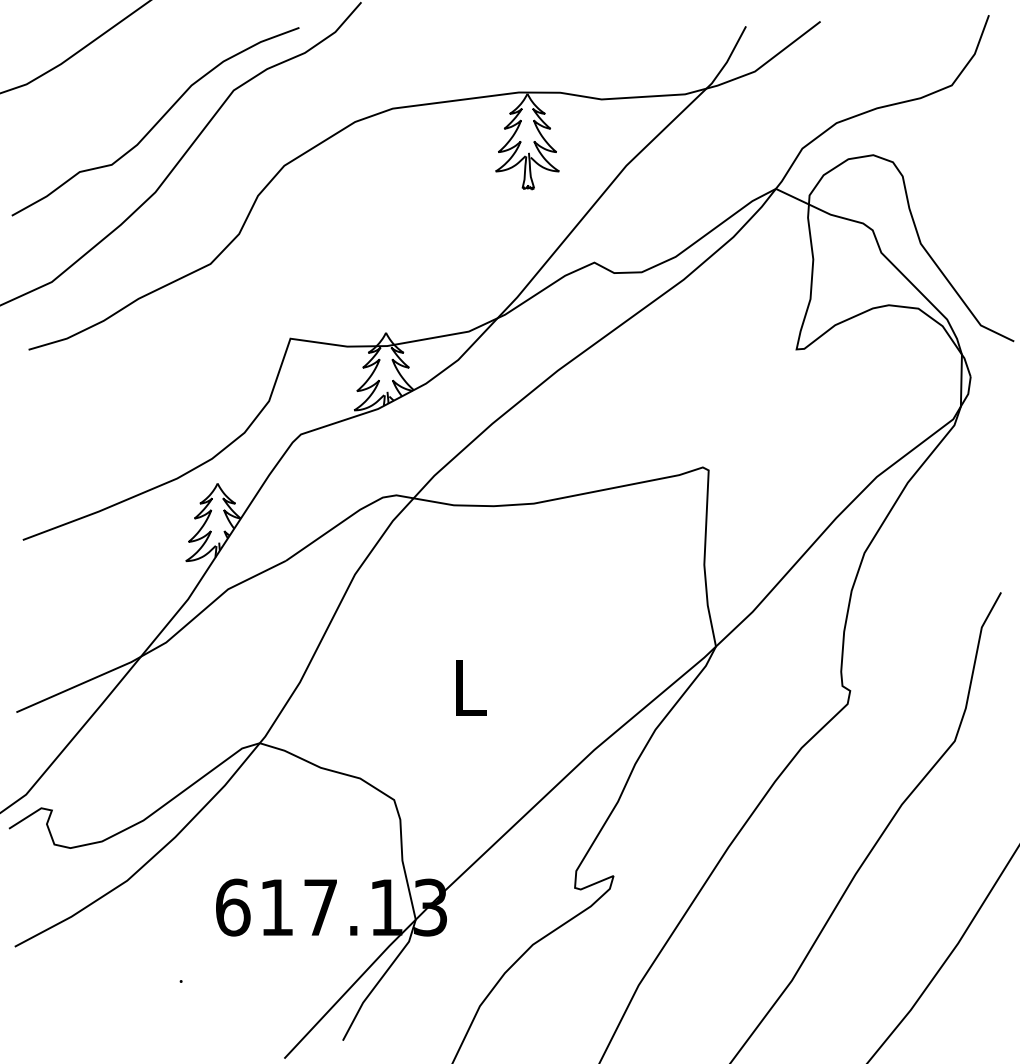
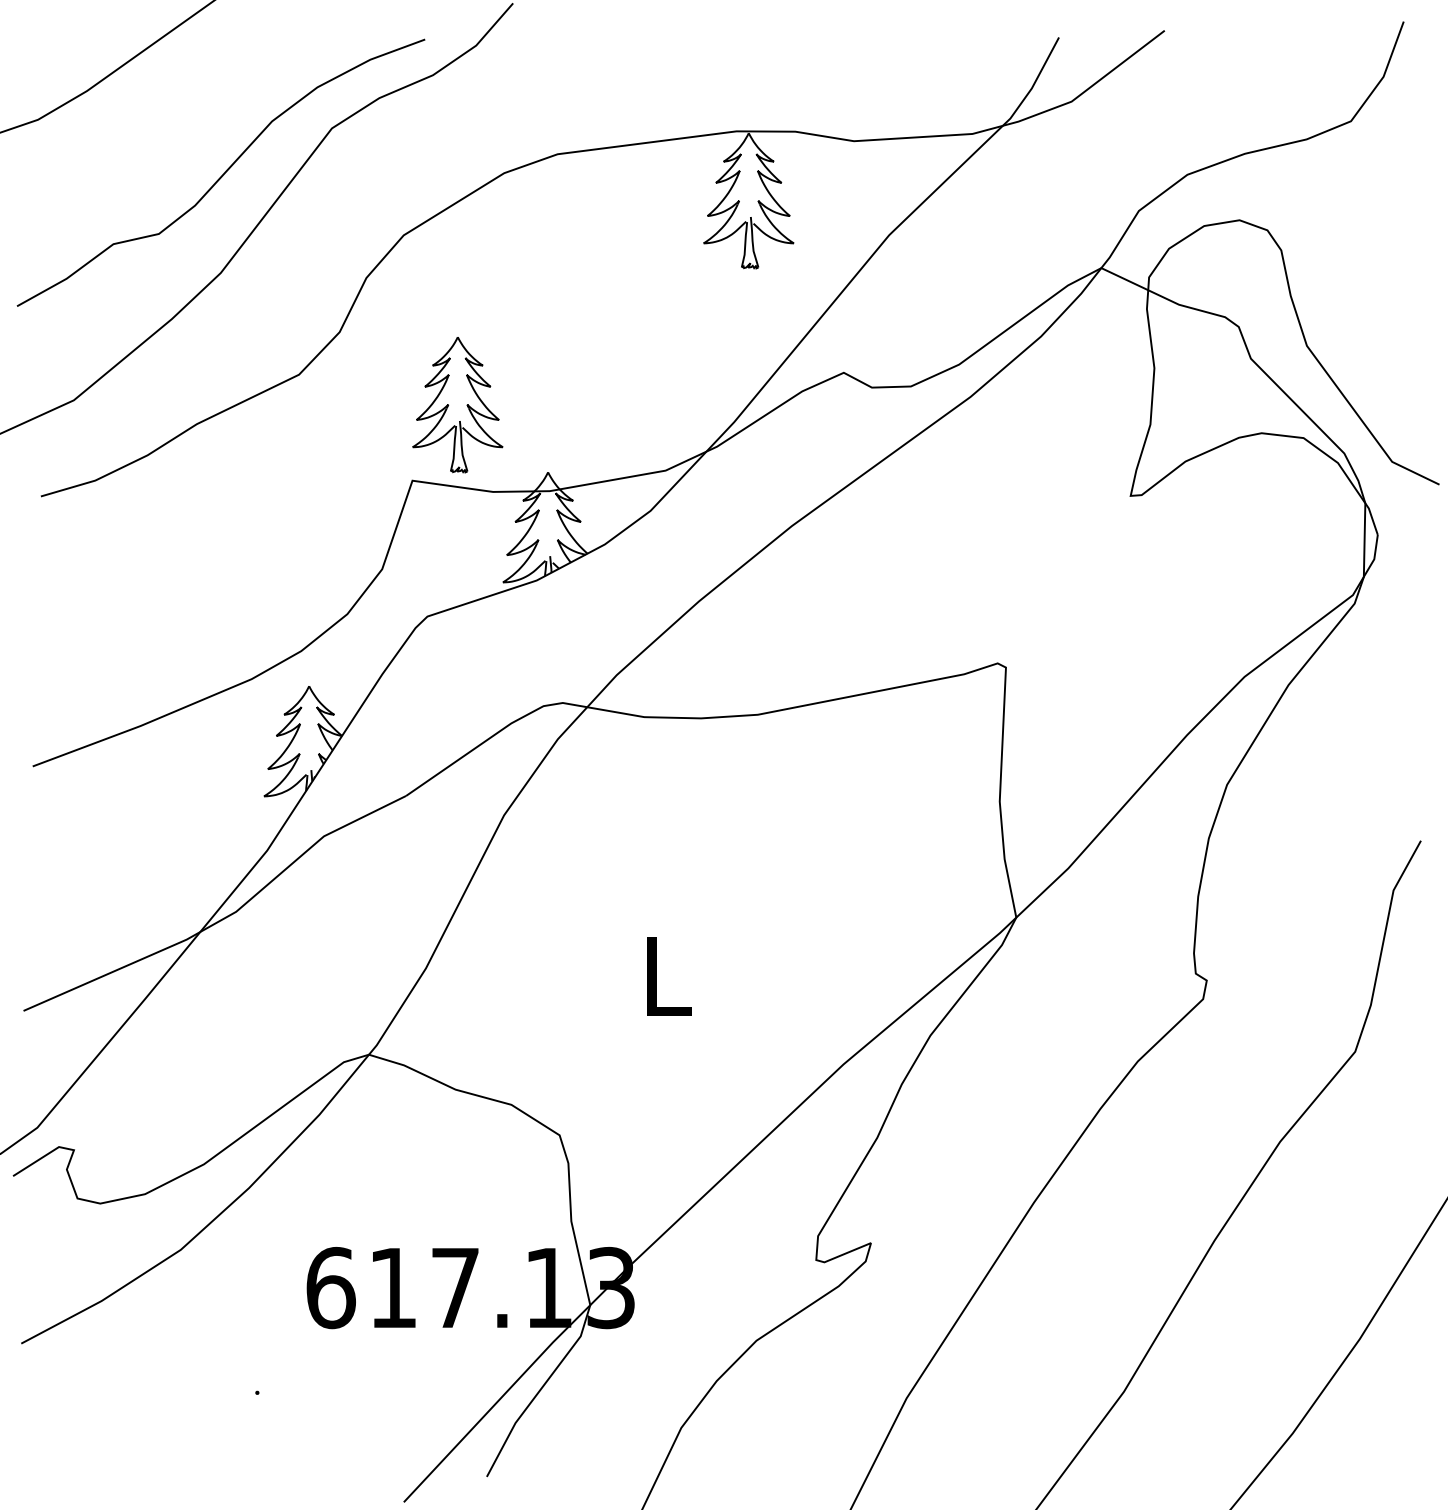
part: (322, 285) -> (457, 405), added

